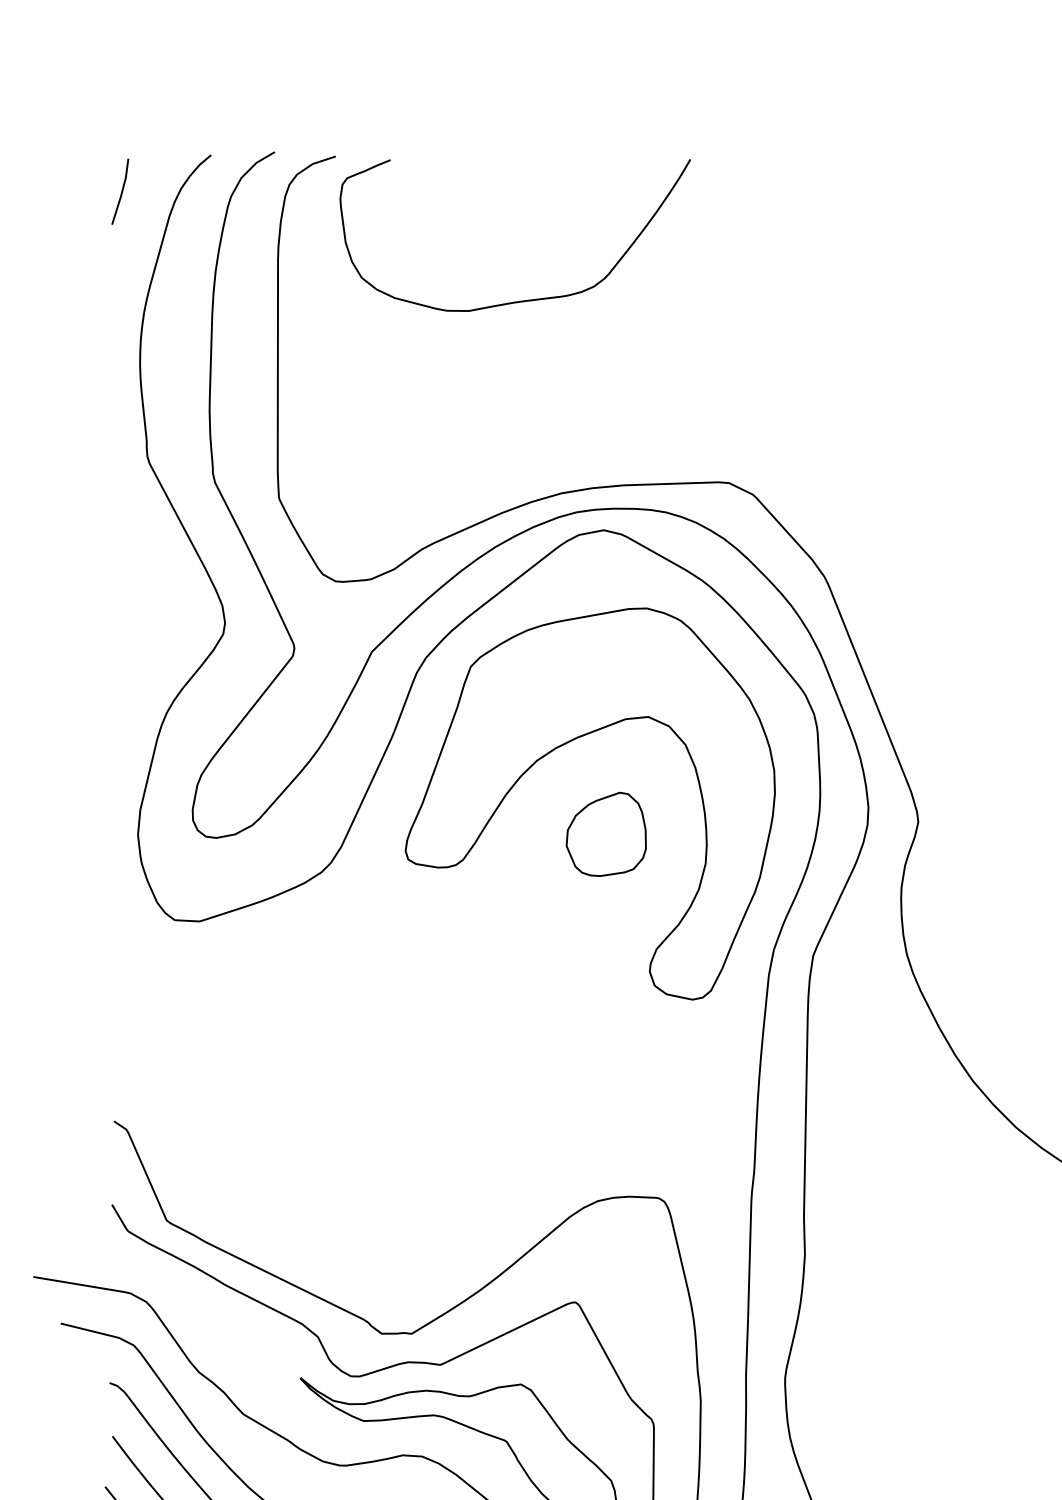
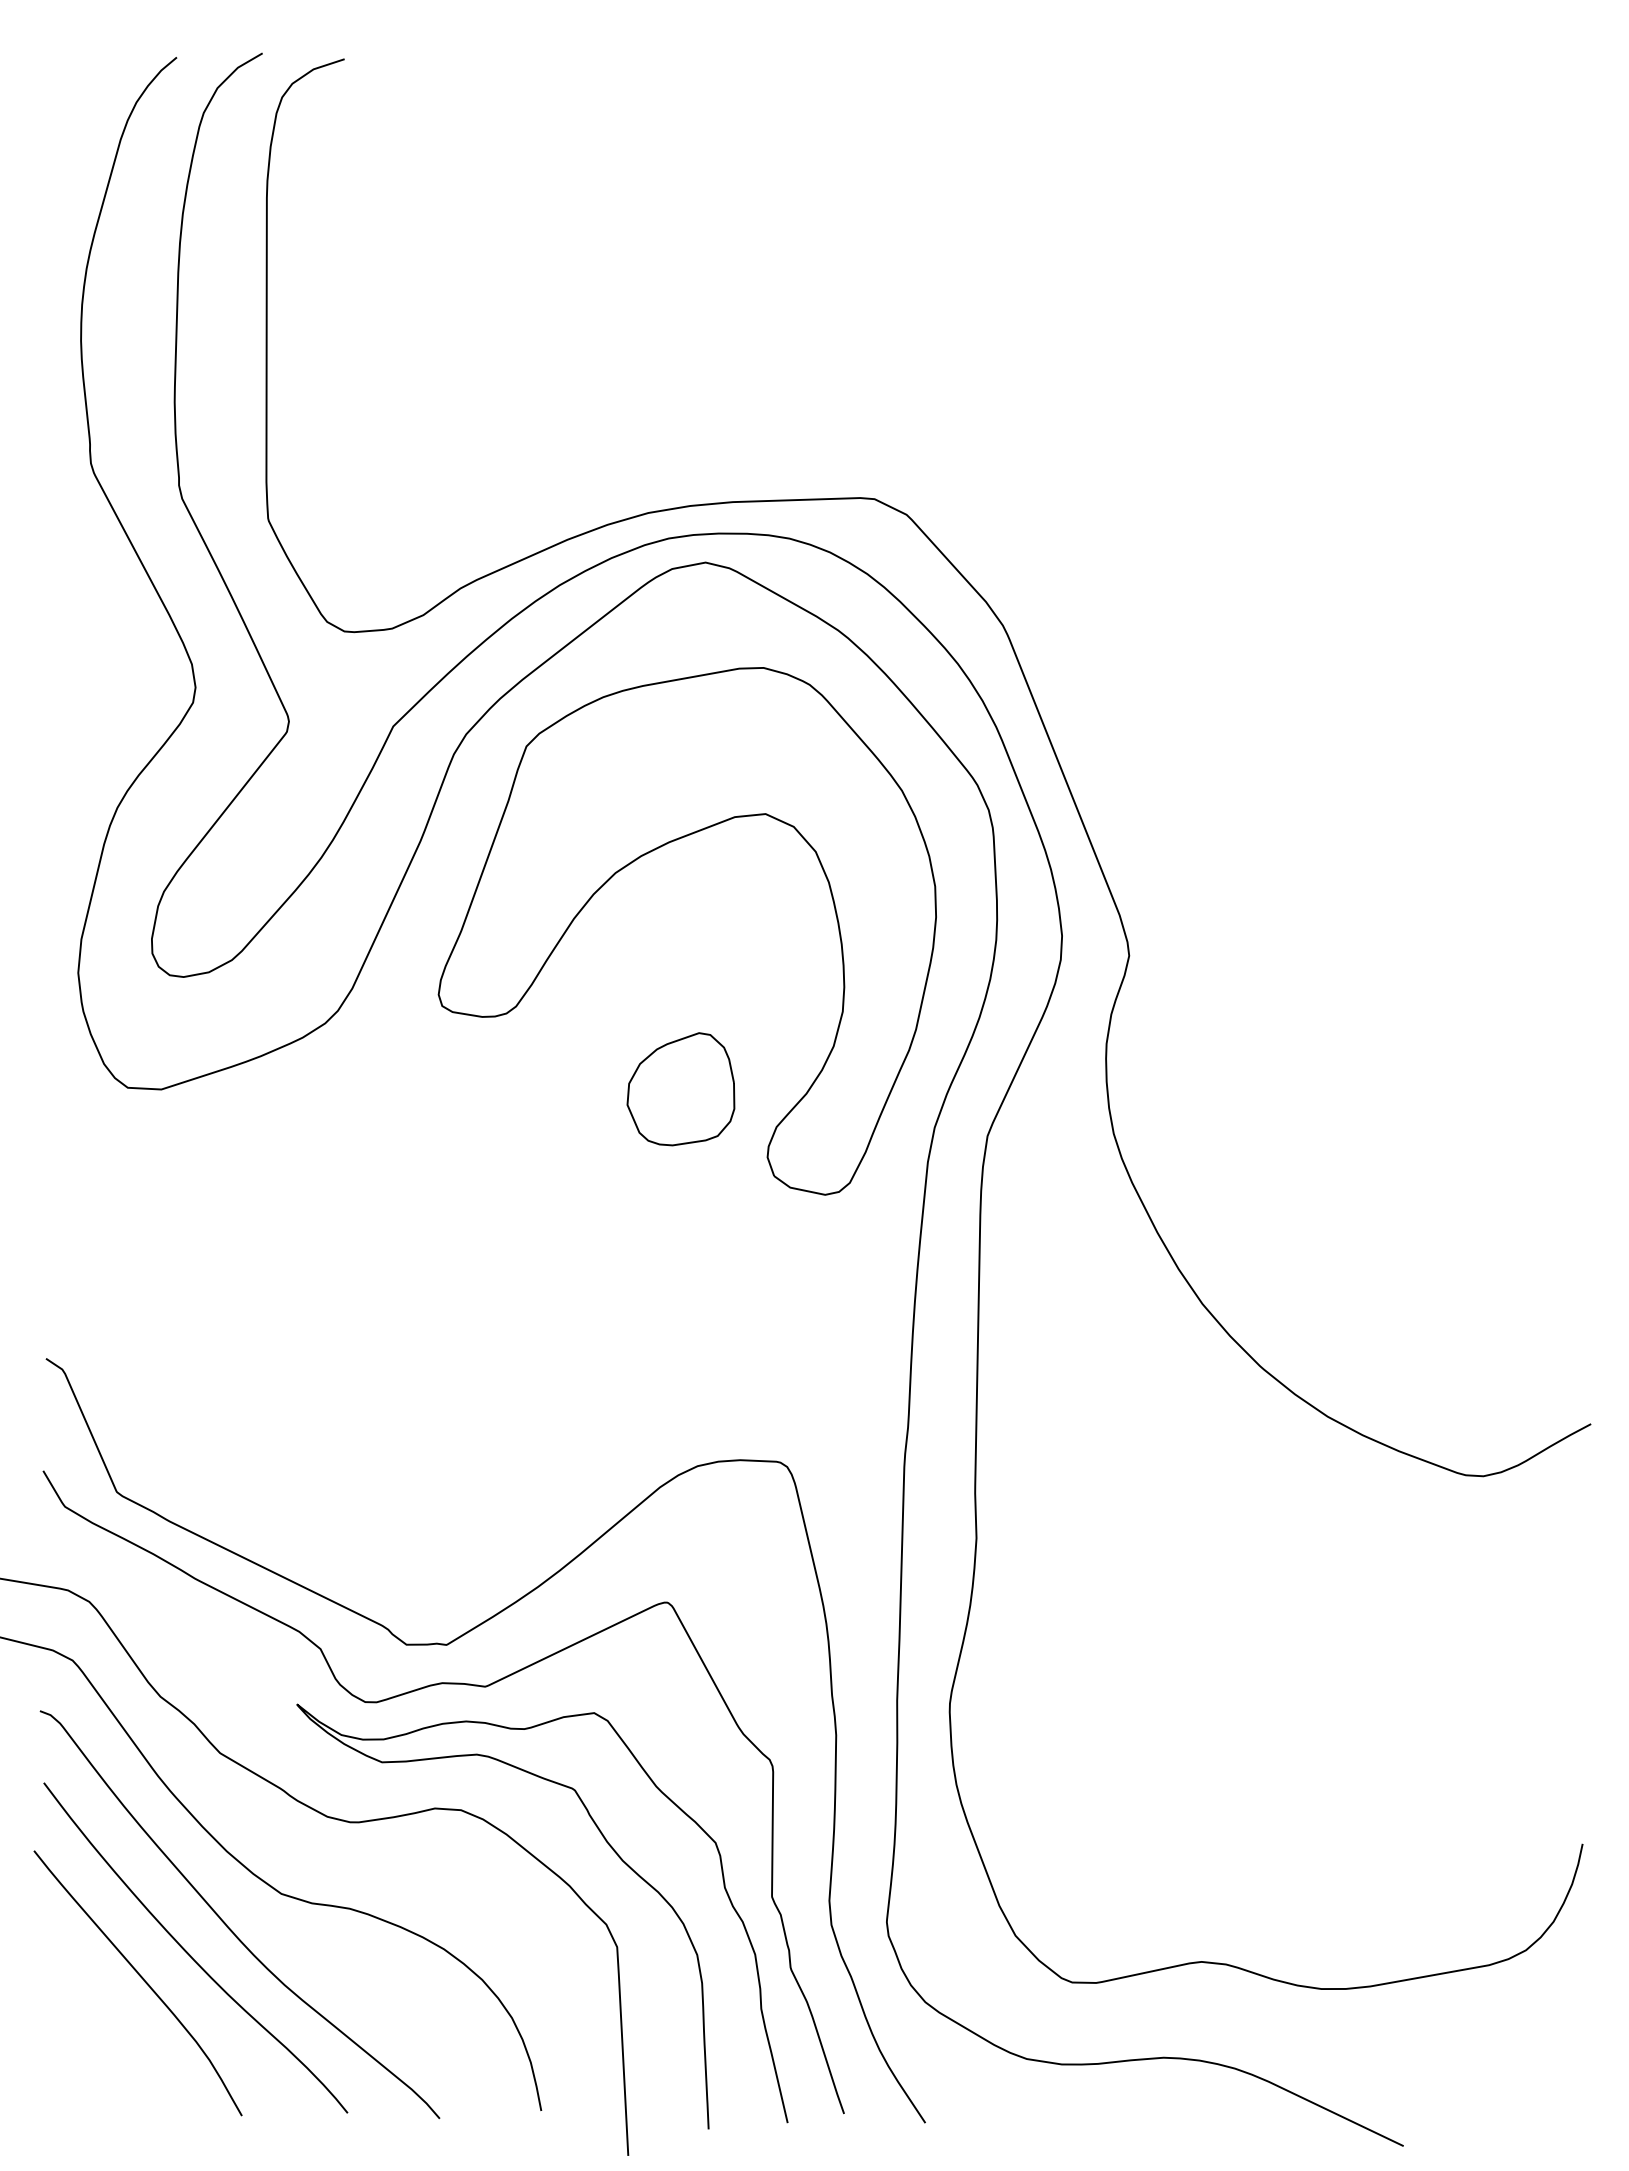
line: (121, 192) -> (55, 107), removed
curve: (520, 300) -> (593, 253), removed
part: (605, 834) -> (680, 1089), moved

